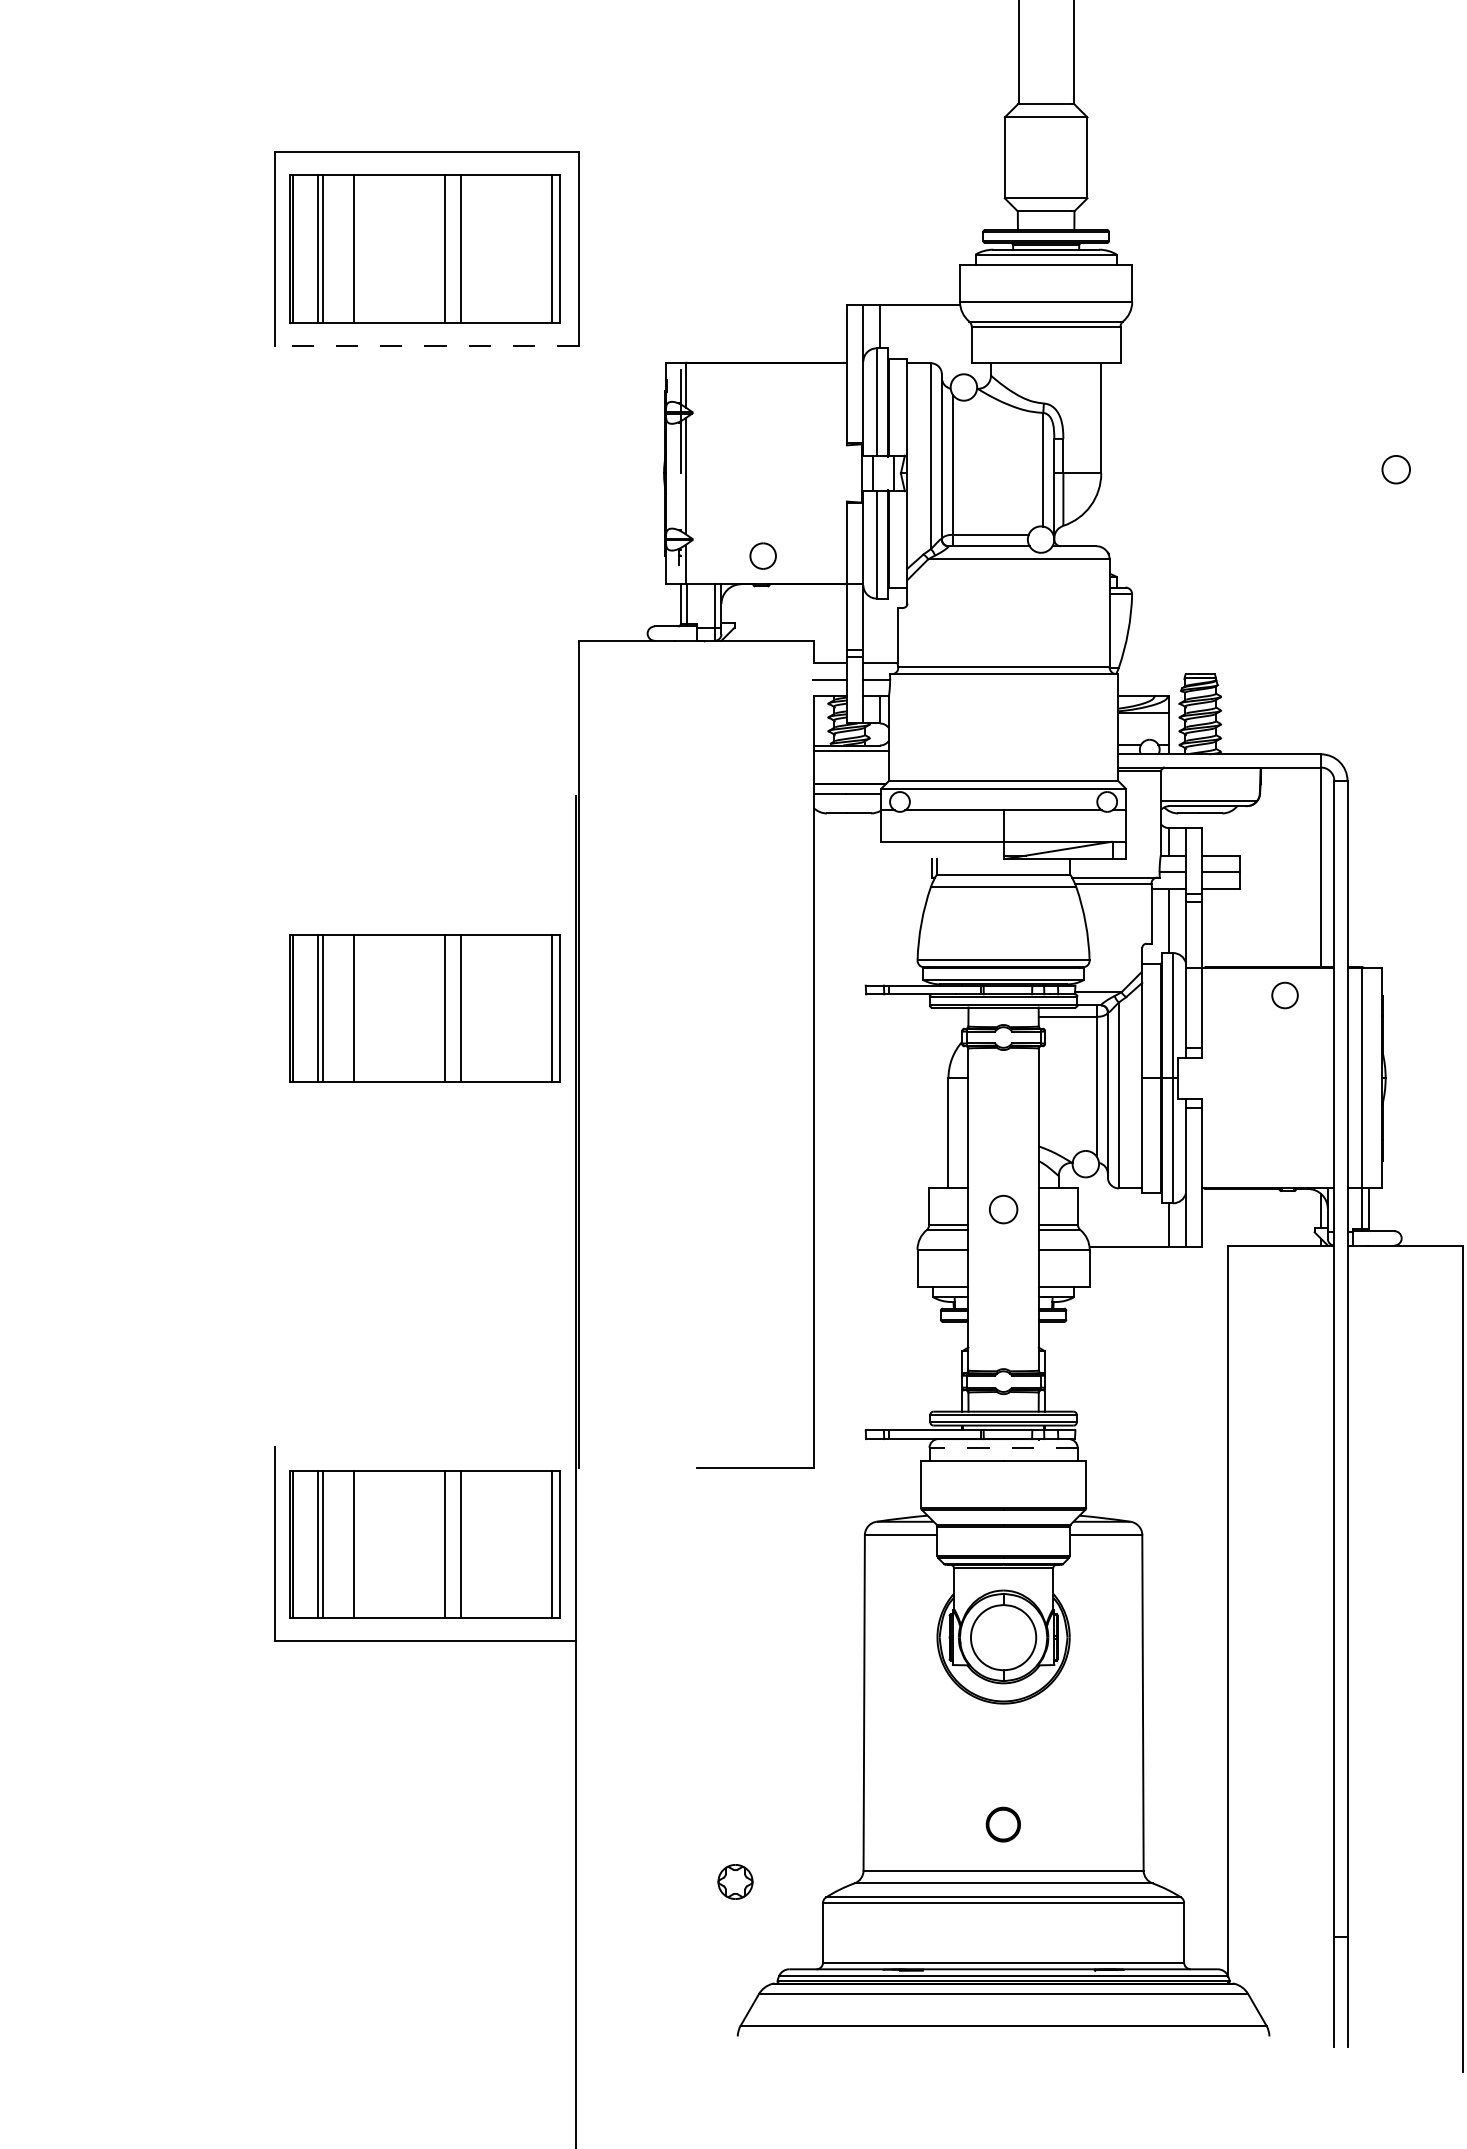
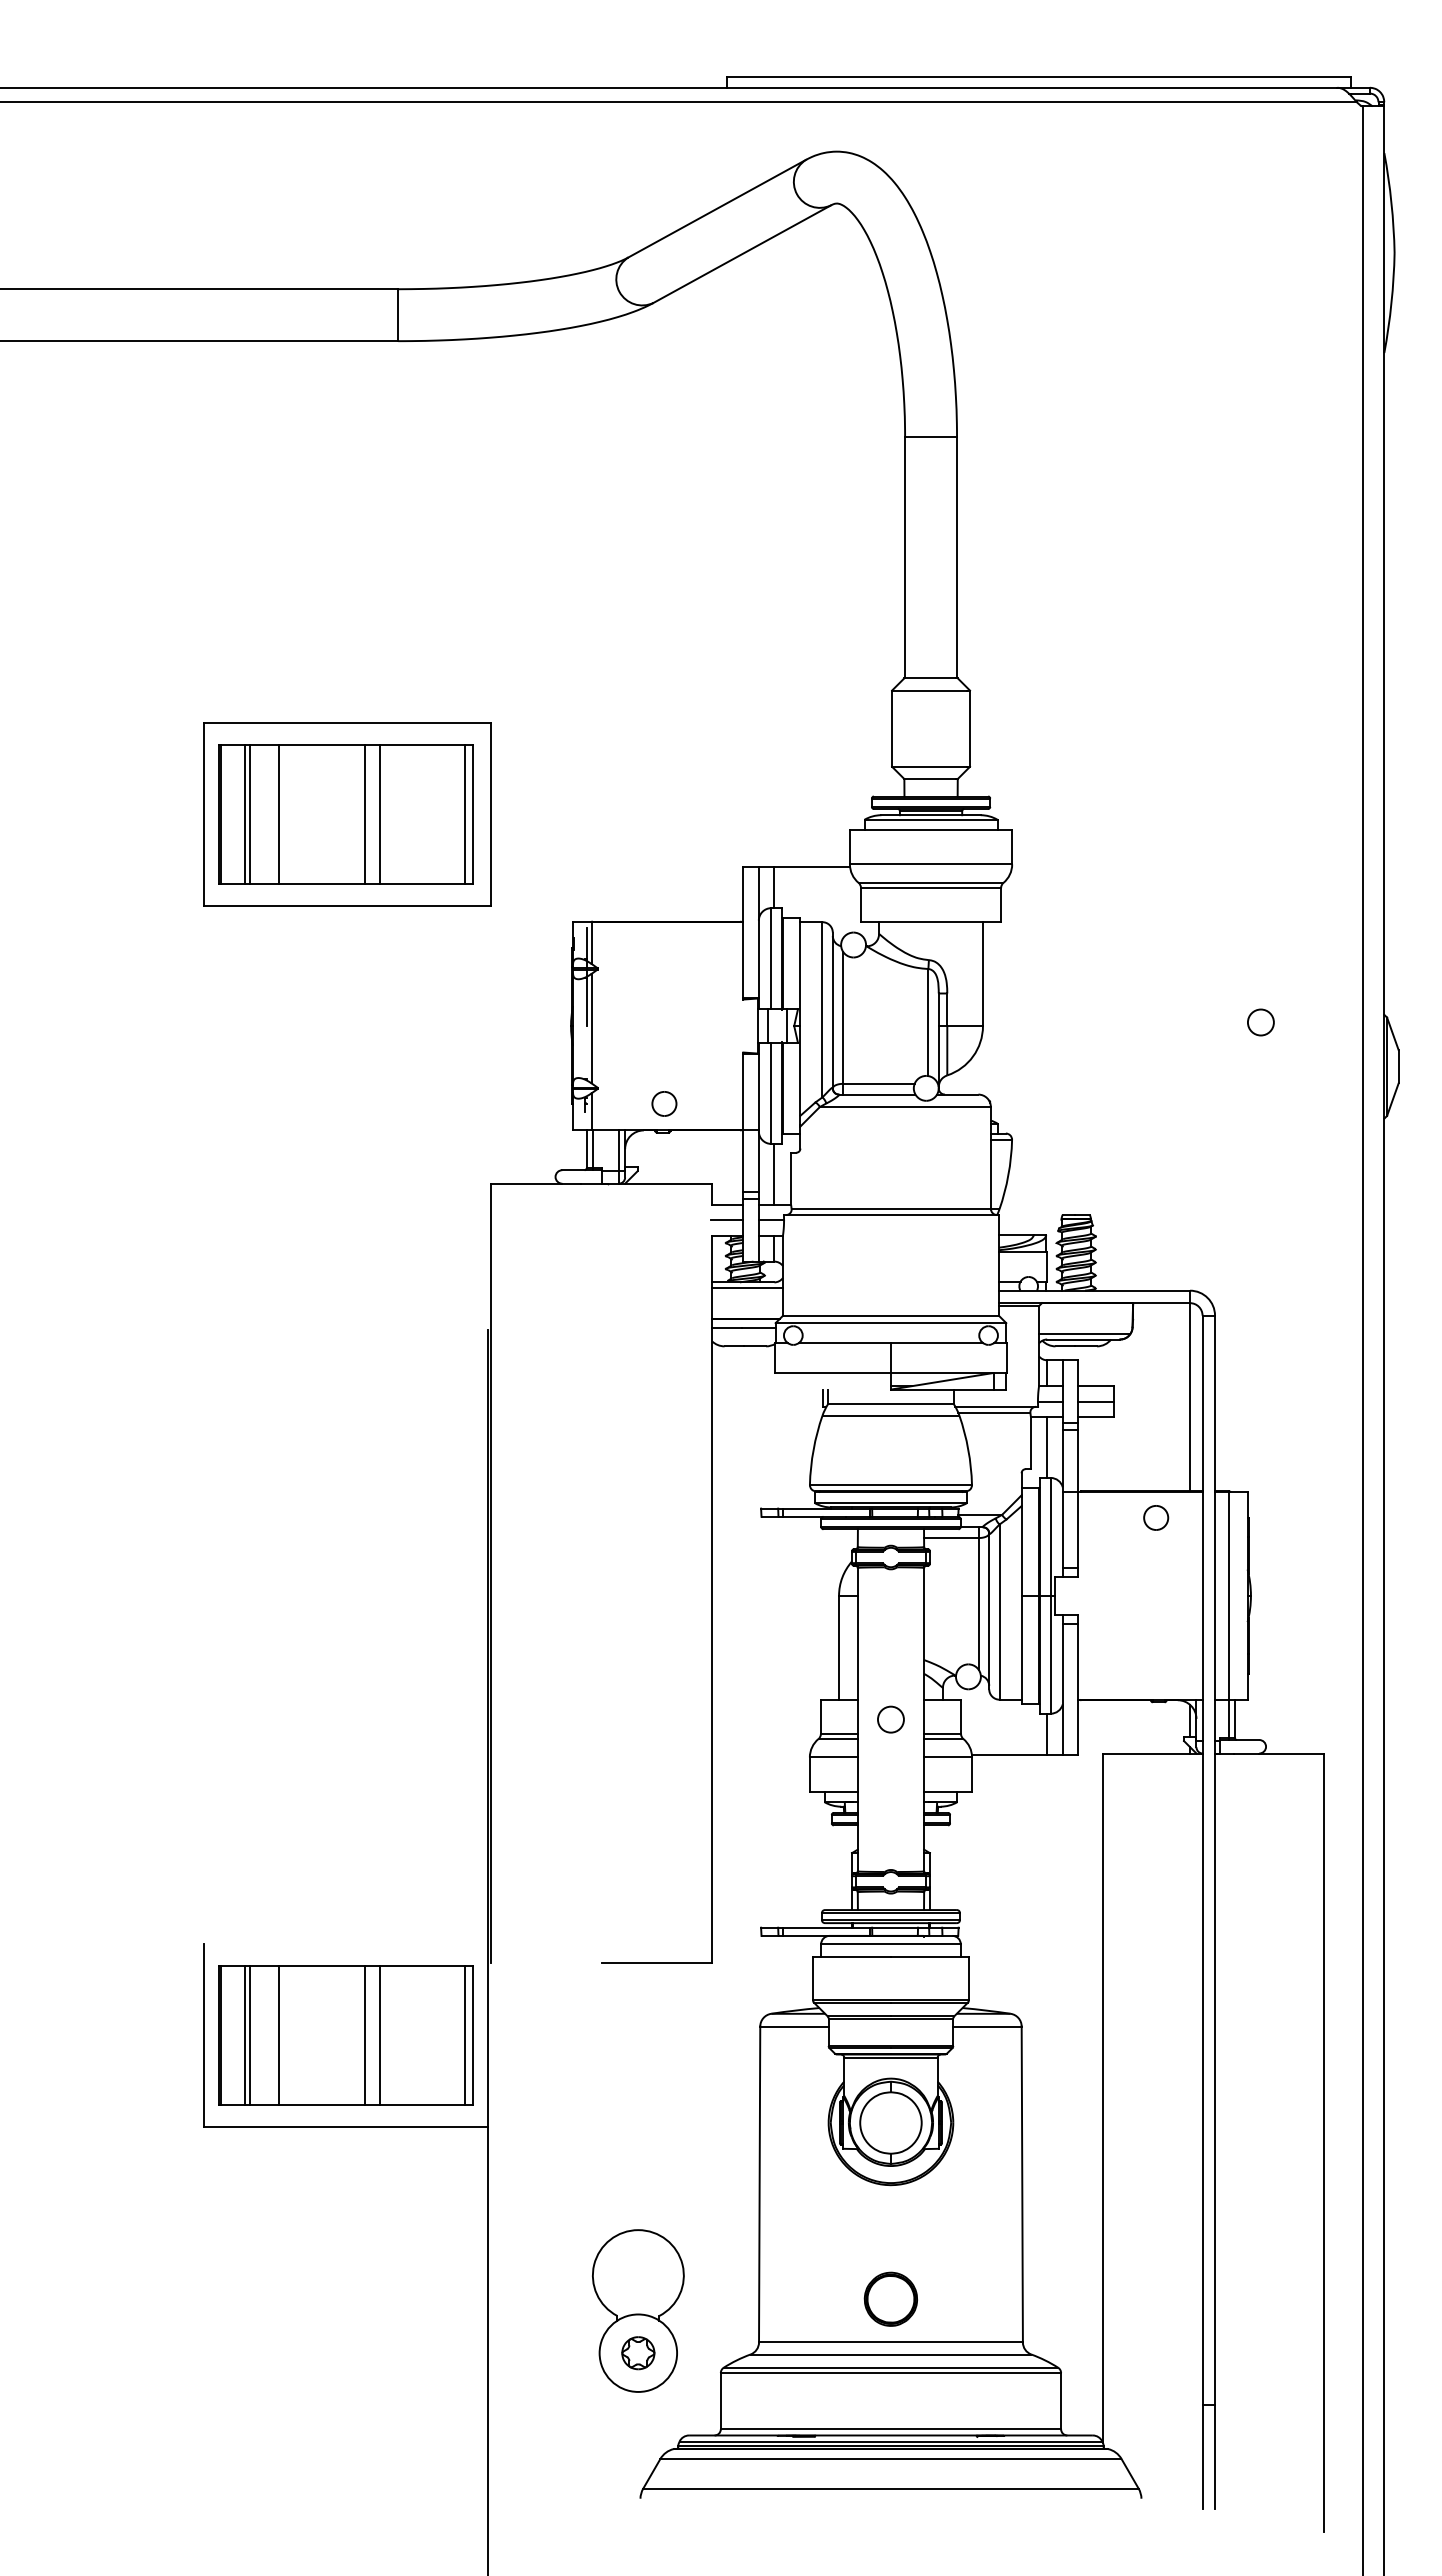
line: (425, 346) -> (346, 906), dashed -> solid
line: (879, 629) -> (774, 1173), added
part: (424, 1008) -> (345, 1530), removed
line: (1003, 1448) -> (890, 1944), dashed -> solid
part: (1003, 1823) -> (890, 2298), size x1.67
part: (735, 1836) -> (638, 2310), added

